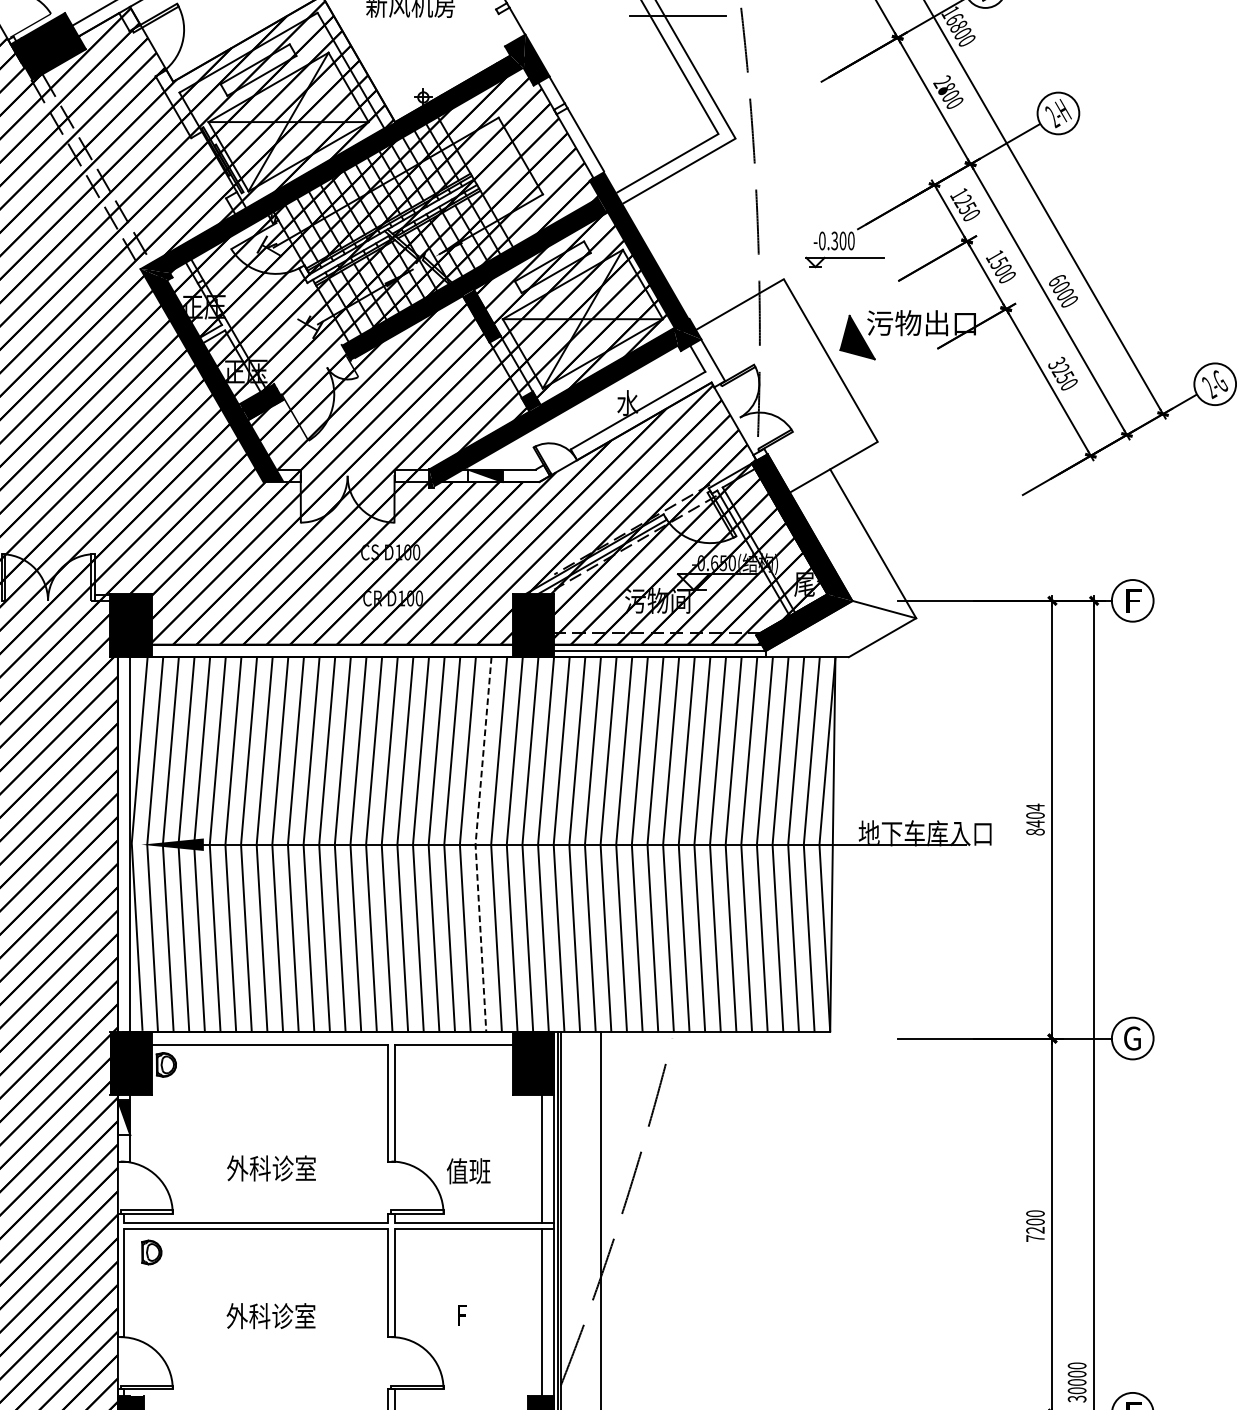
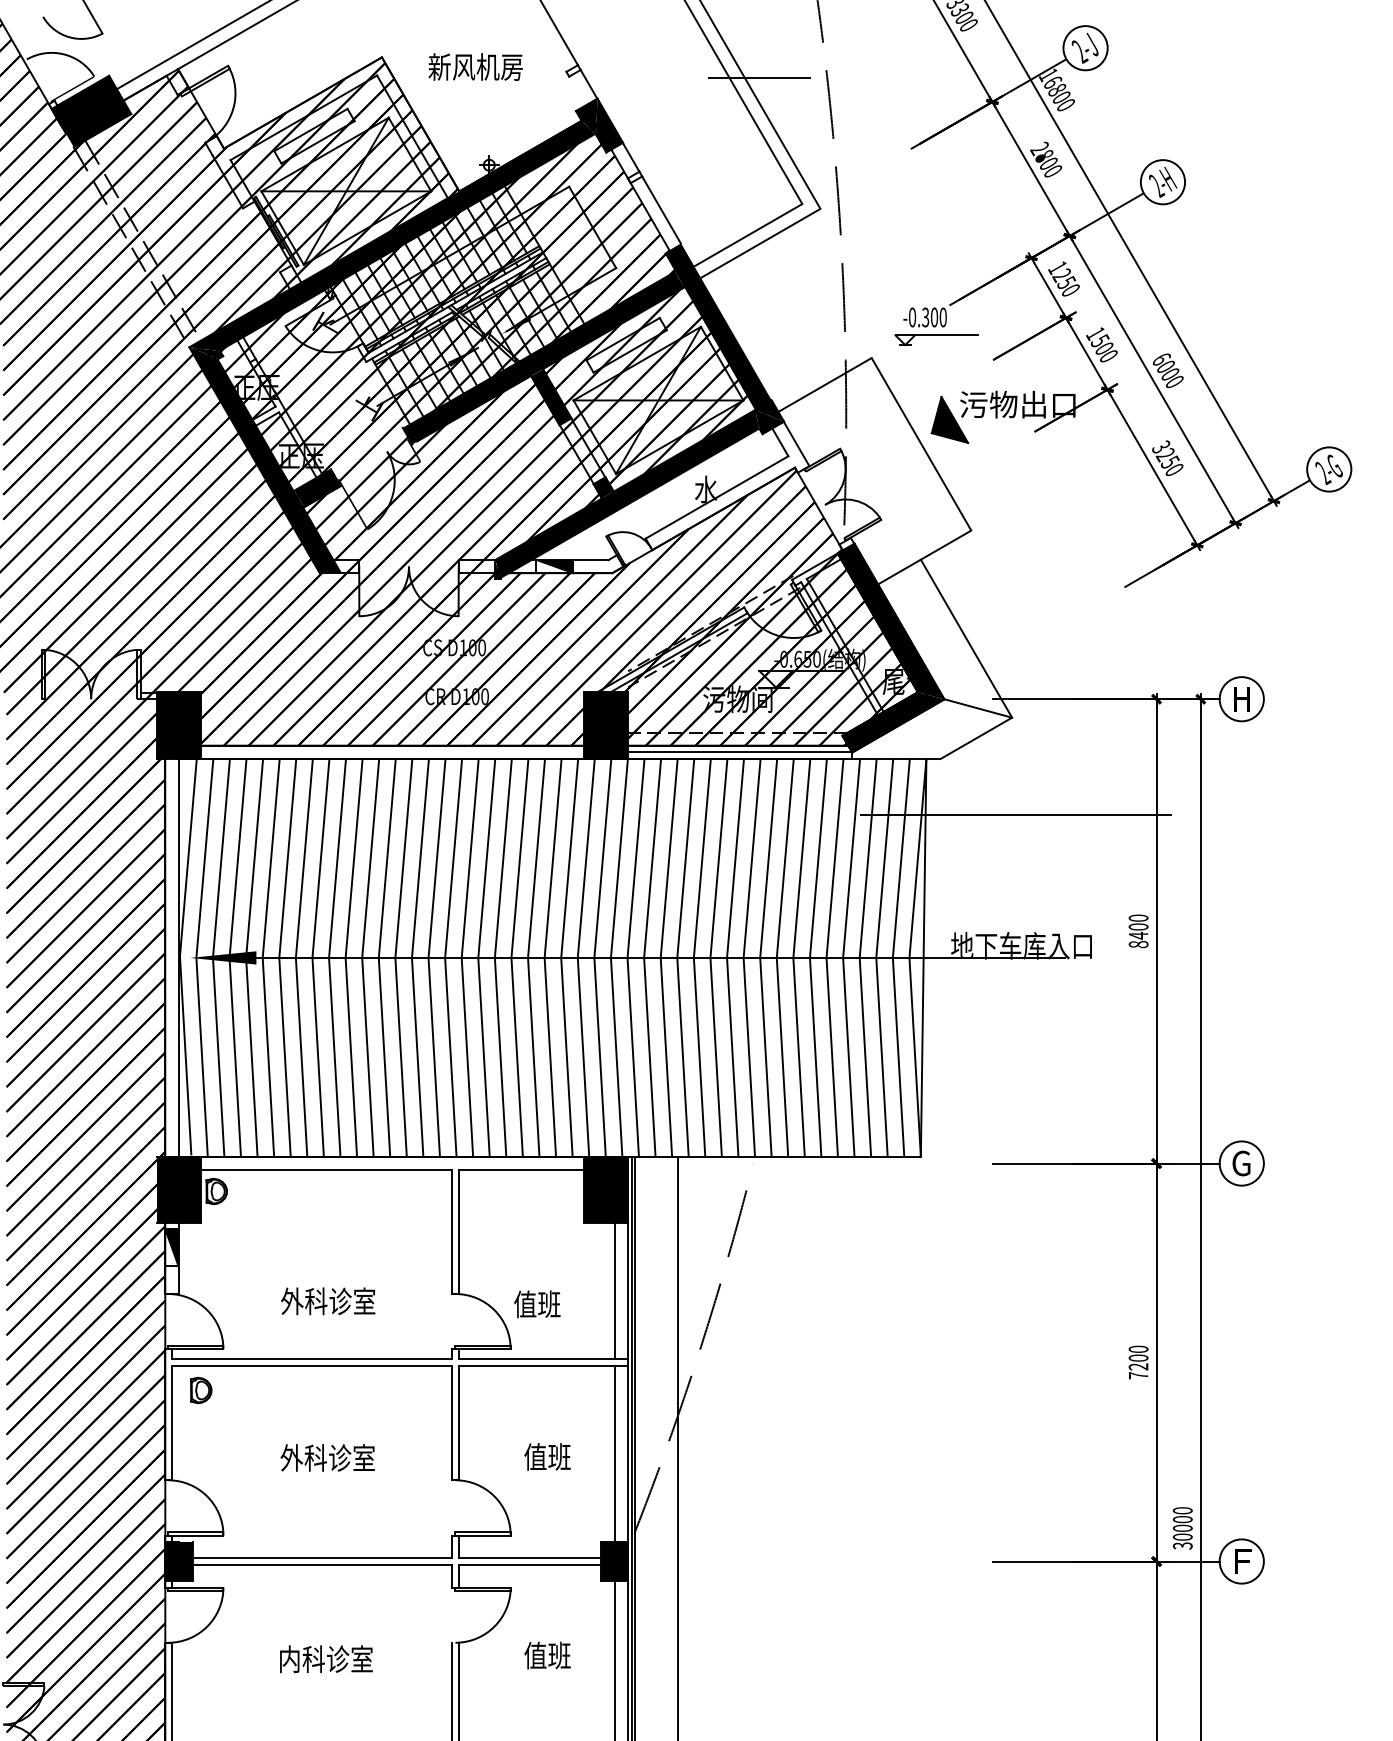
text: (1133, 601) -> (1242, 699), F -> H
line: (919, 710) -> (1015, 815), added
text: (1035, 807) -> (1138, 918), 8404 -> 8400
line: (475, 844) -> (544, 957), dashed -> solid
text: (478, 1314) -> (547, 1456), F -> 值班

